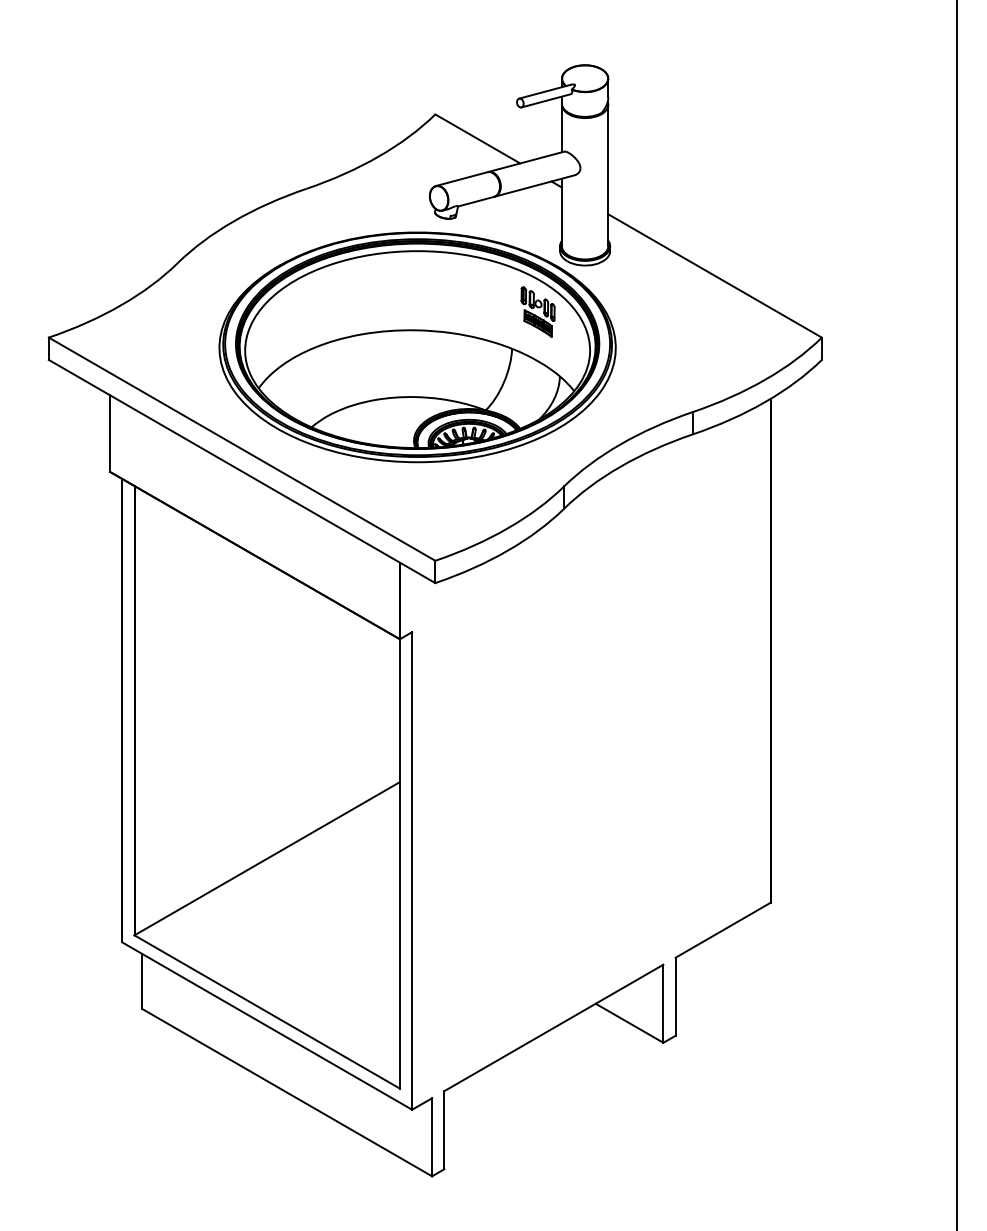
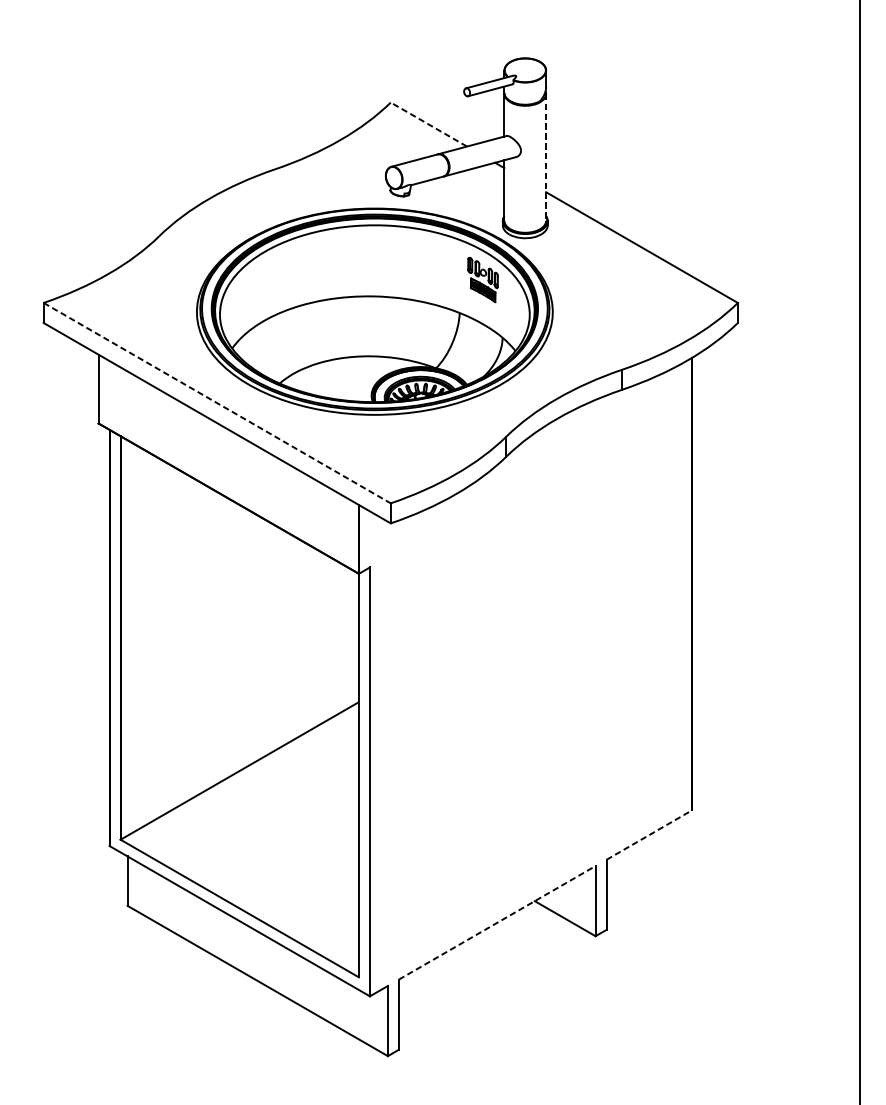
line: (477, 138) -> (428, 124), solid -> dashed
line: (608, 175) -> (546, 157), solid -> dashed
line: (242, 449) -> (217, 403), solid -> dashed
line: (723, 929) -> (649, 834), solid -> dashed
line: (554, 1027) -> (497, 922), solid -> dashed

